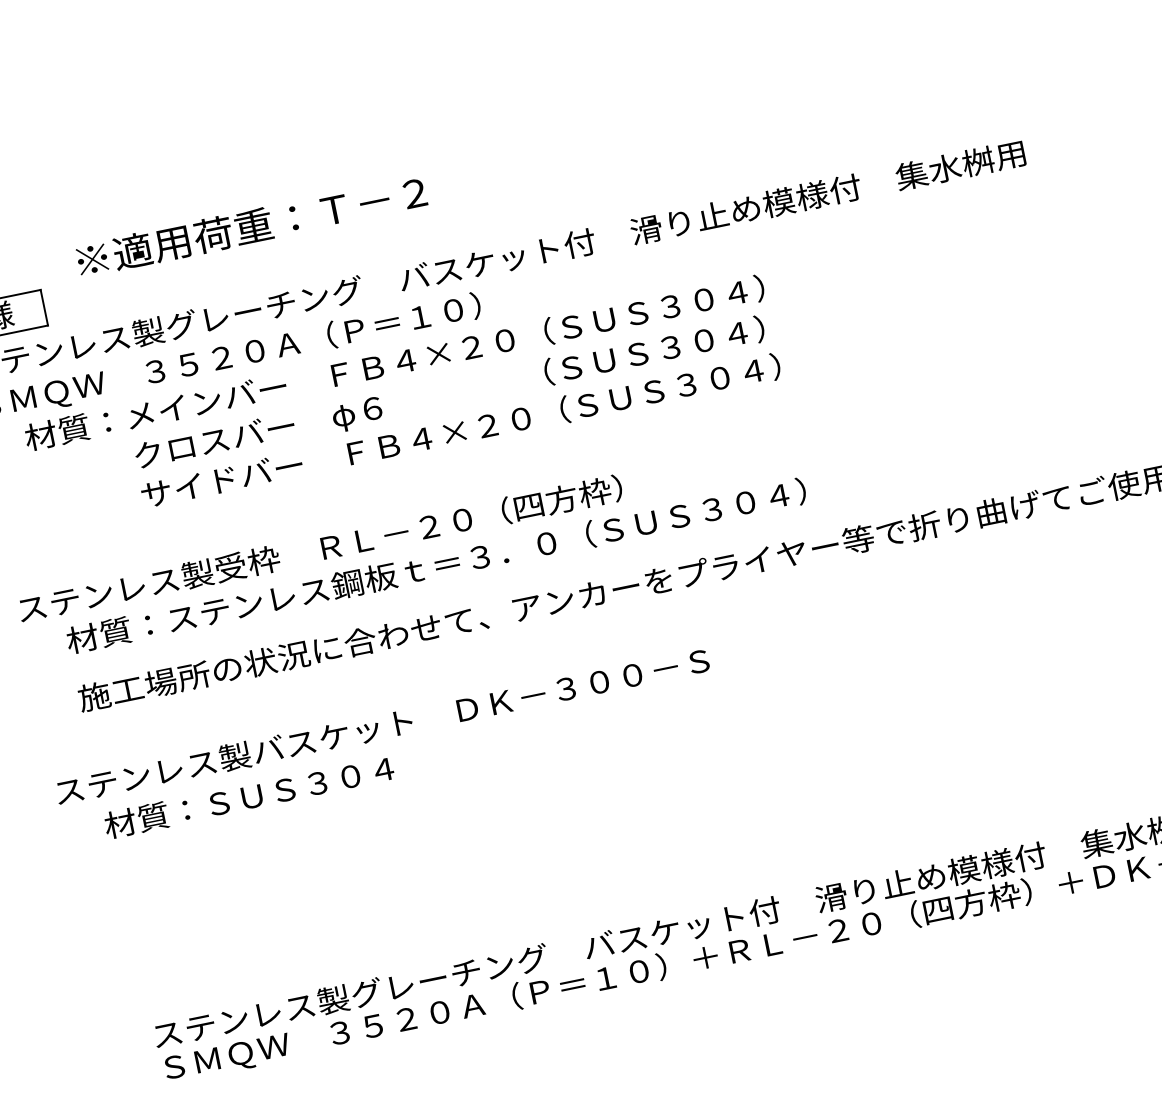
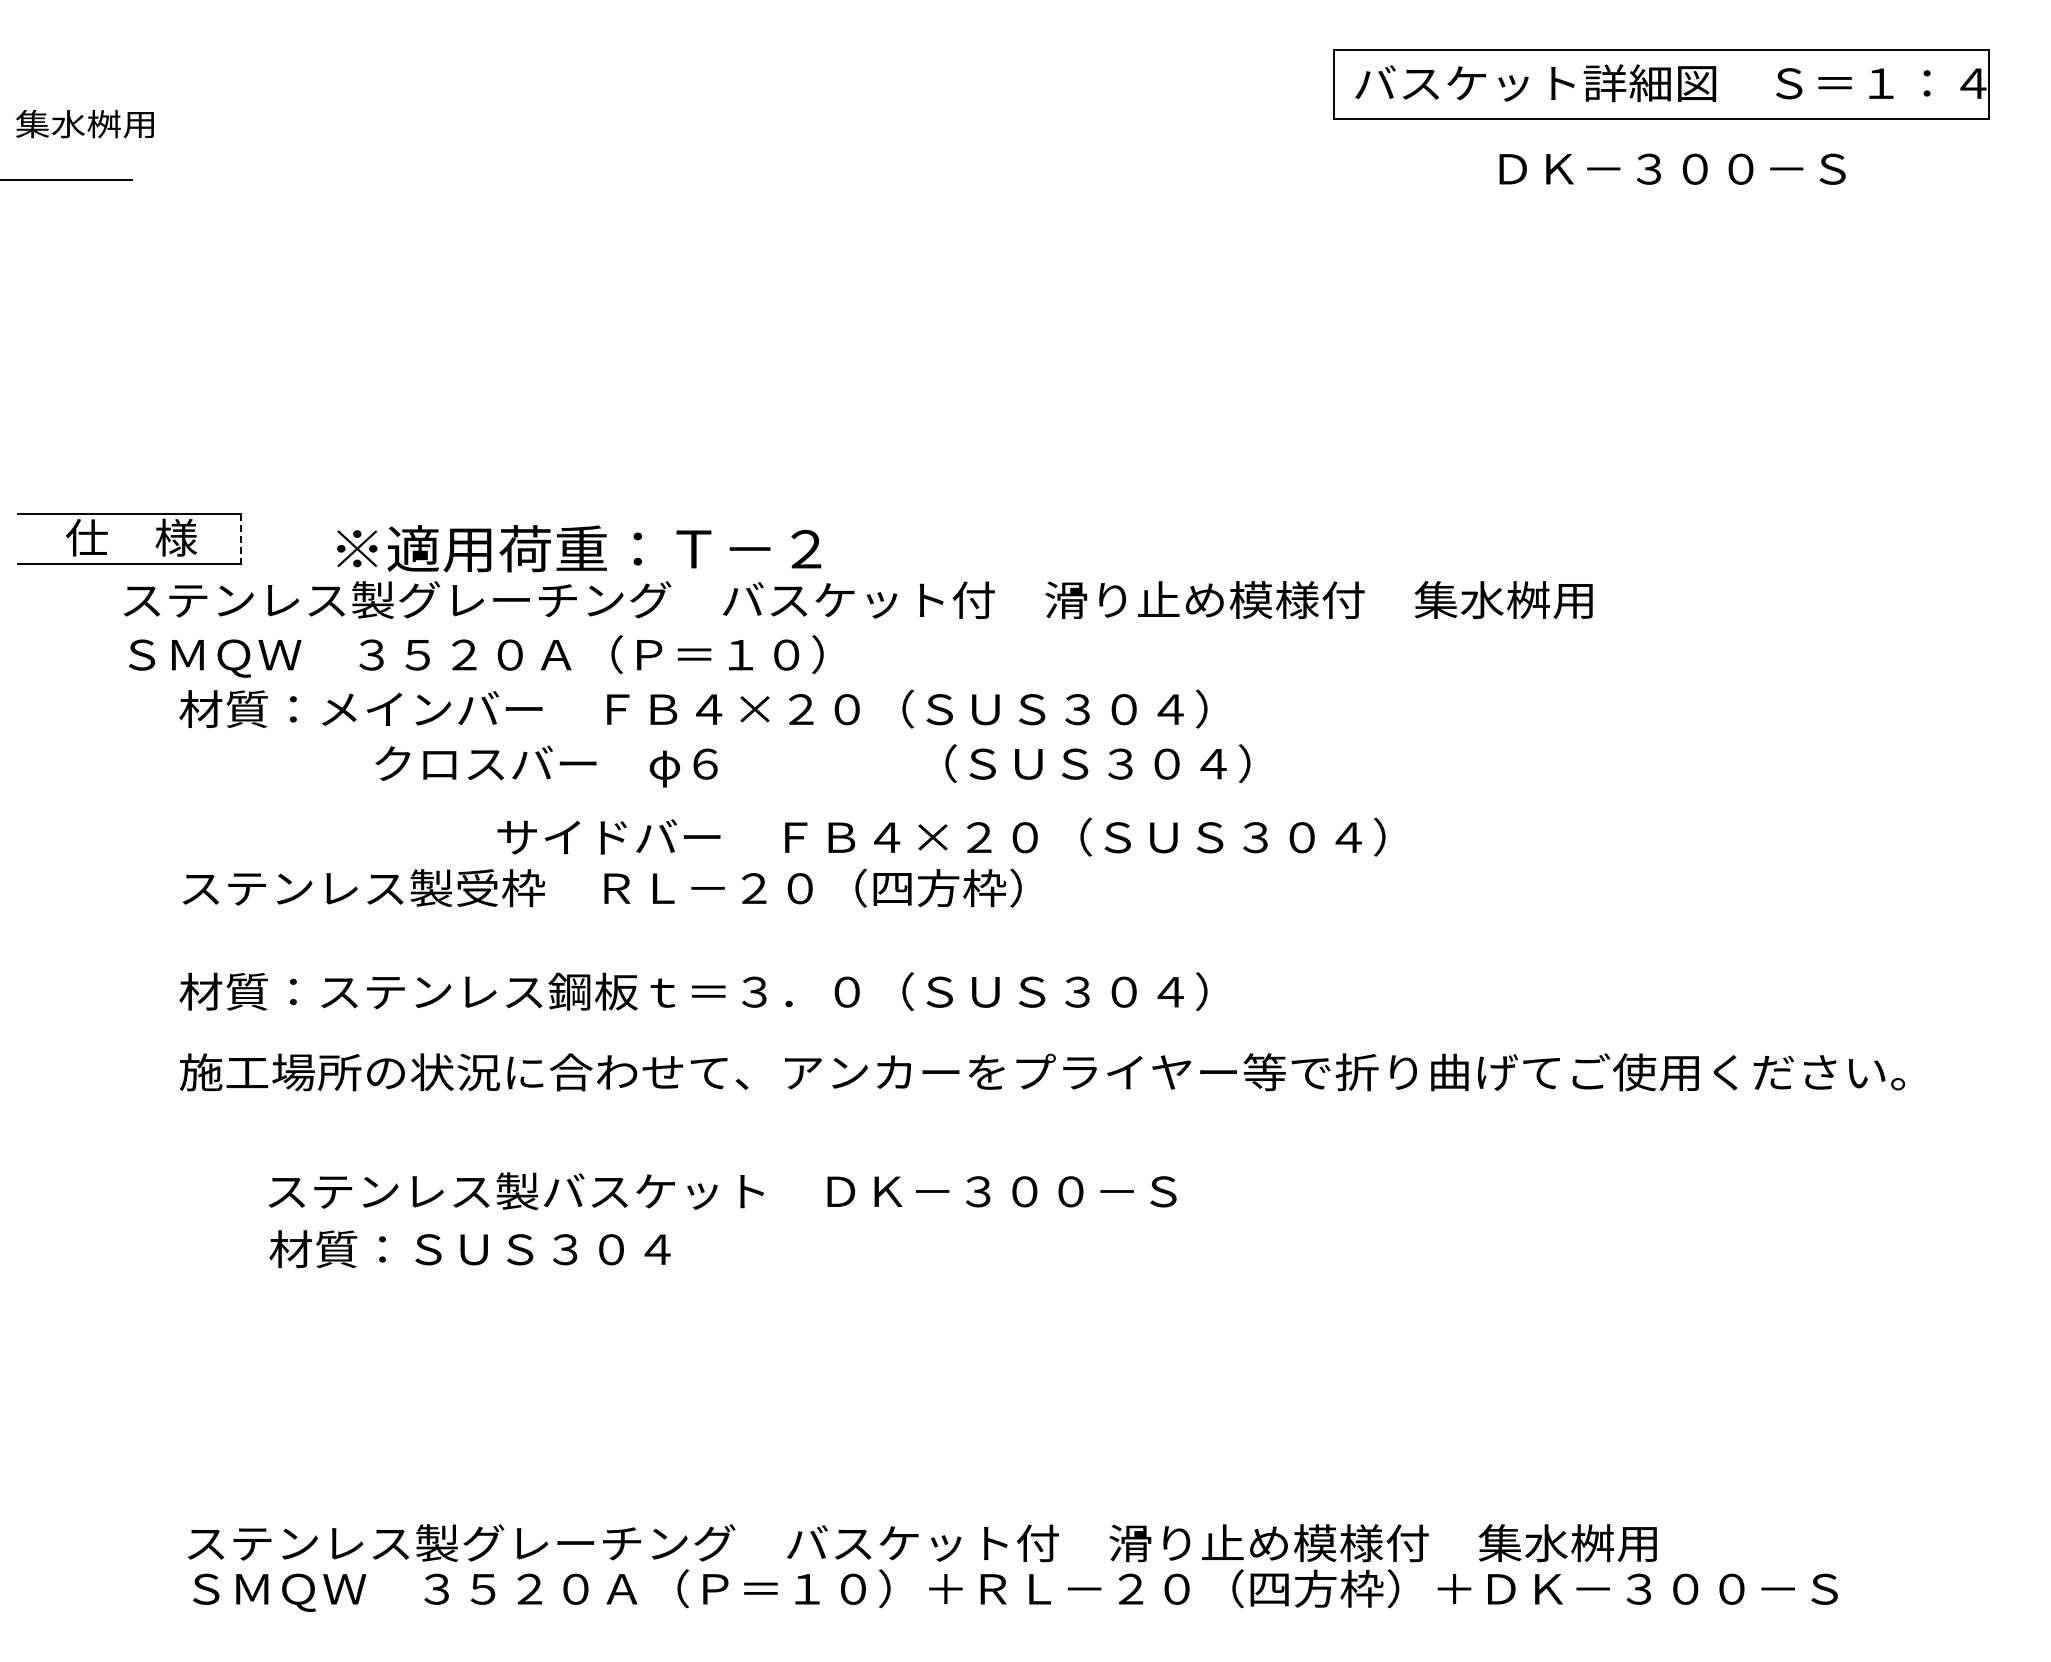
text: (252, 226) -> (579, 548), moved
line: (44, 308) -> (240, 539), solid -> dashed
text: (449, 393) -> (812, 765), moved
text: (460, 430) -> (941, 836), moved
text: (319, 548) -> (601, 887), moved
text: (382, 726) -> (722, 1191), moved
text: (248, 797) -> (469, 1249), moved

